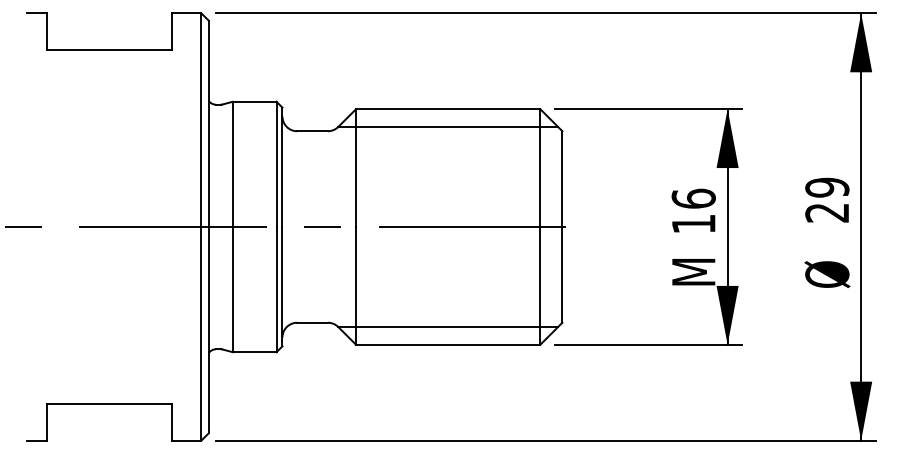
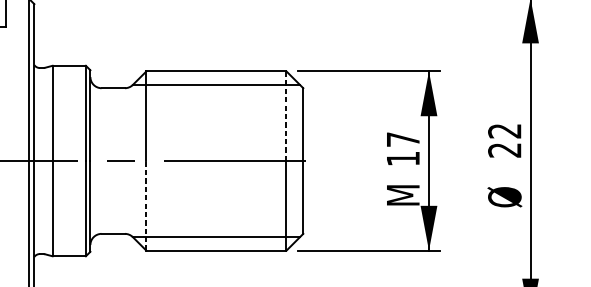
line: (540, 168) -> (286, 116), solid -> dashed
text: (827, 187) -> (504, 131), 29 -> 22
text: (693, 198) -> (403, 139), 16 -> 17
line: (356, 285) -> (146, 205), solid -> dashed

